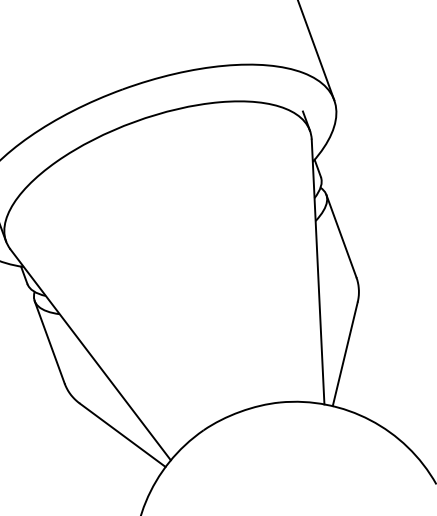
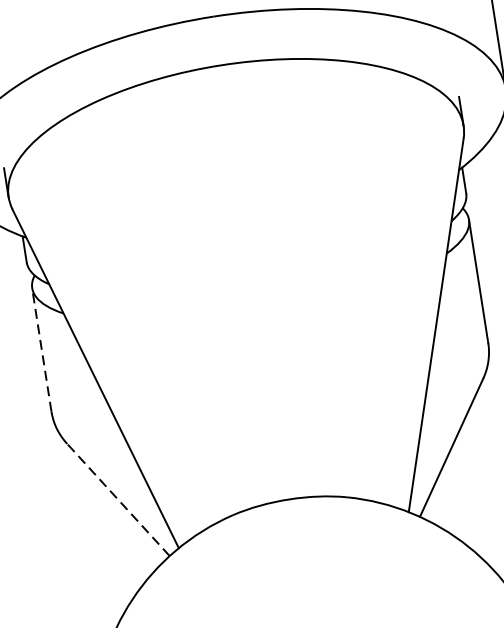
line: (49, 342) -> (41, 350), solid -> dashed
line: (122, 434) -> (118, 498), solid -> dashed

